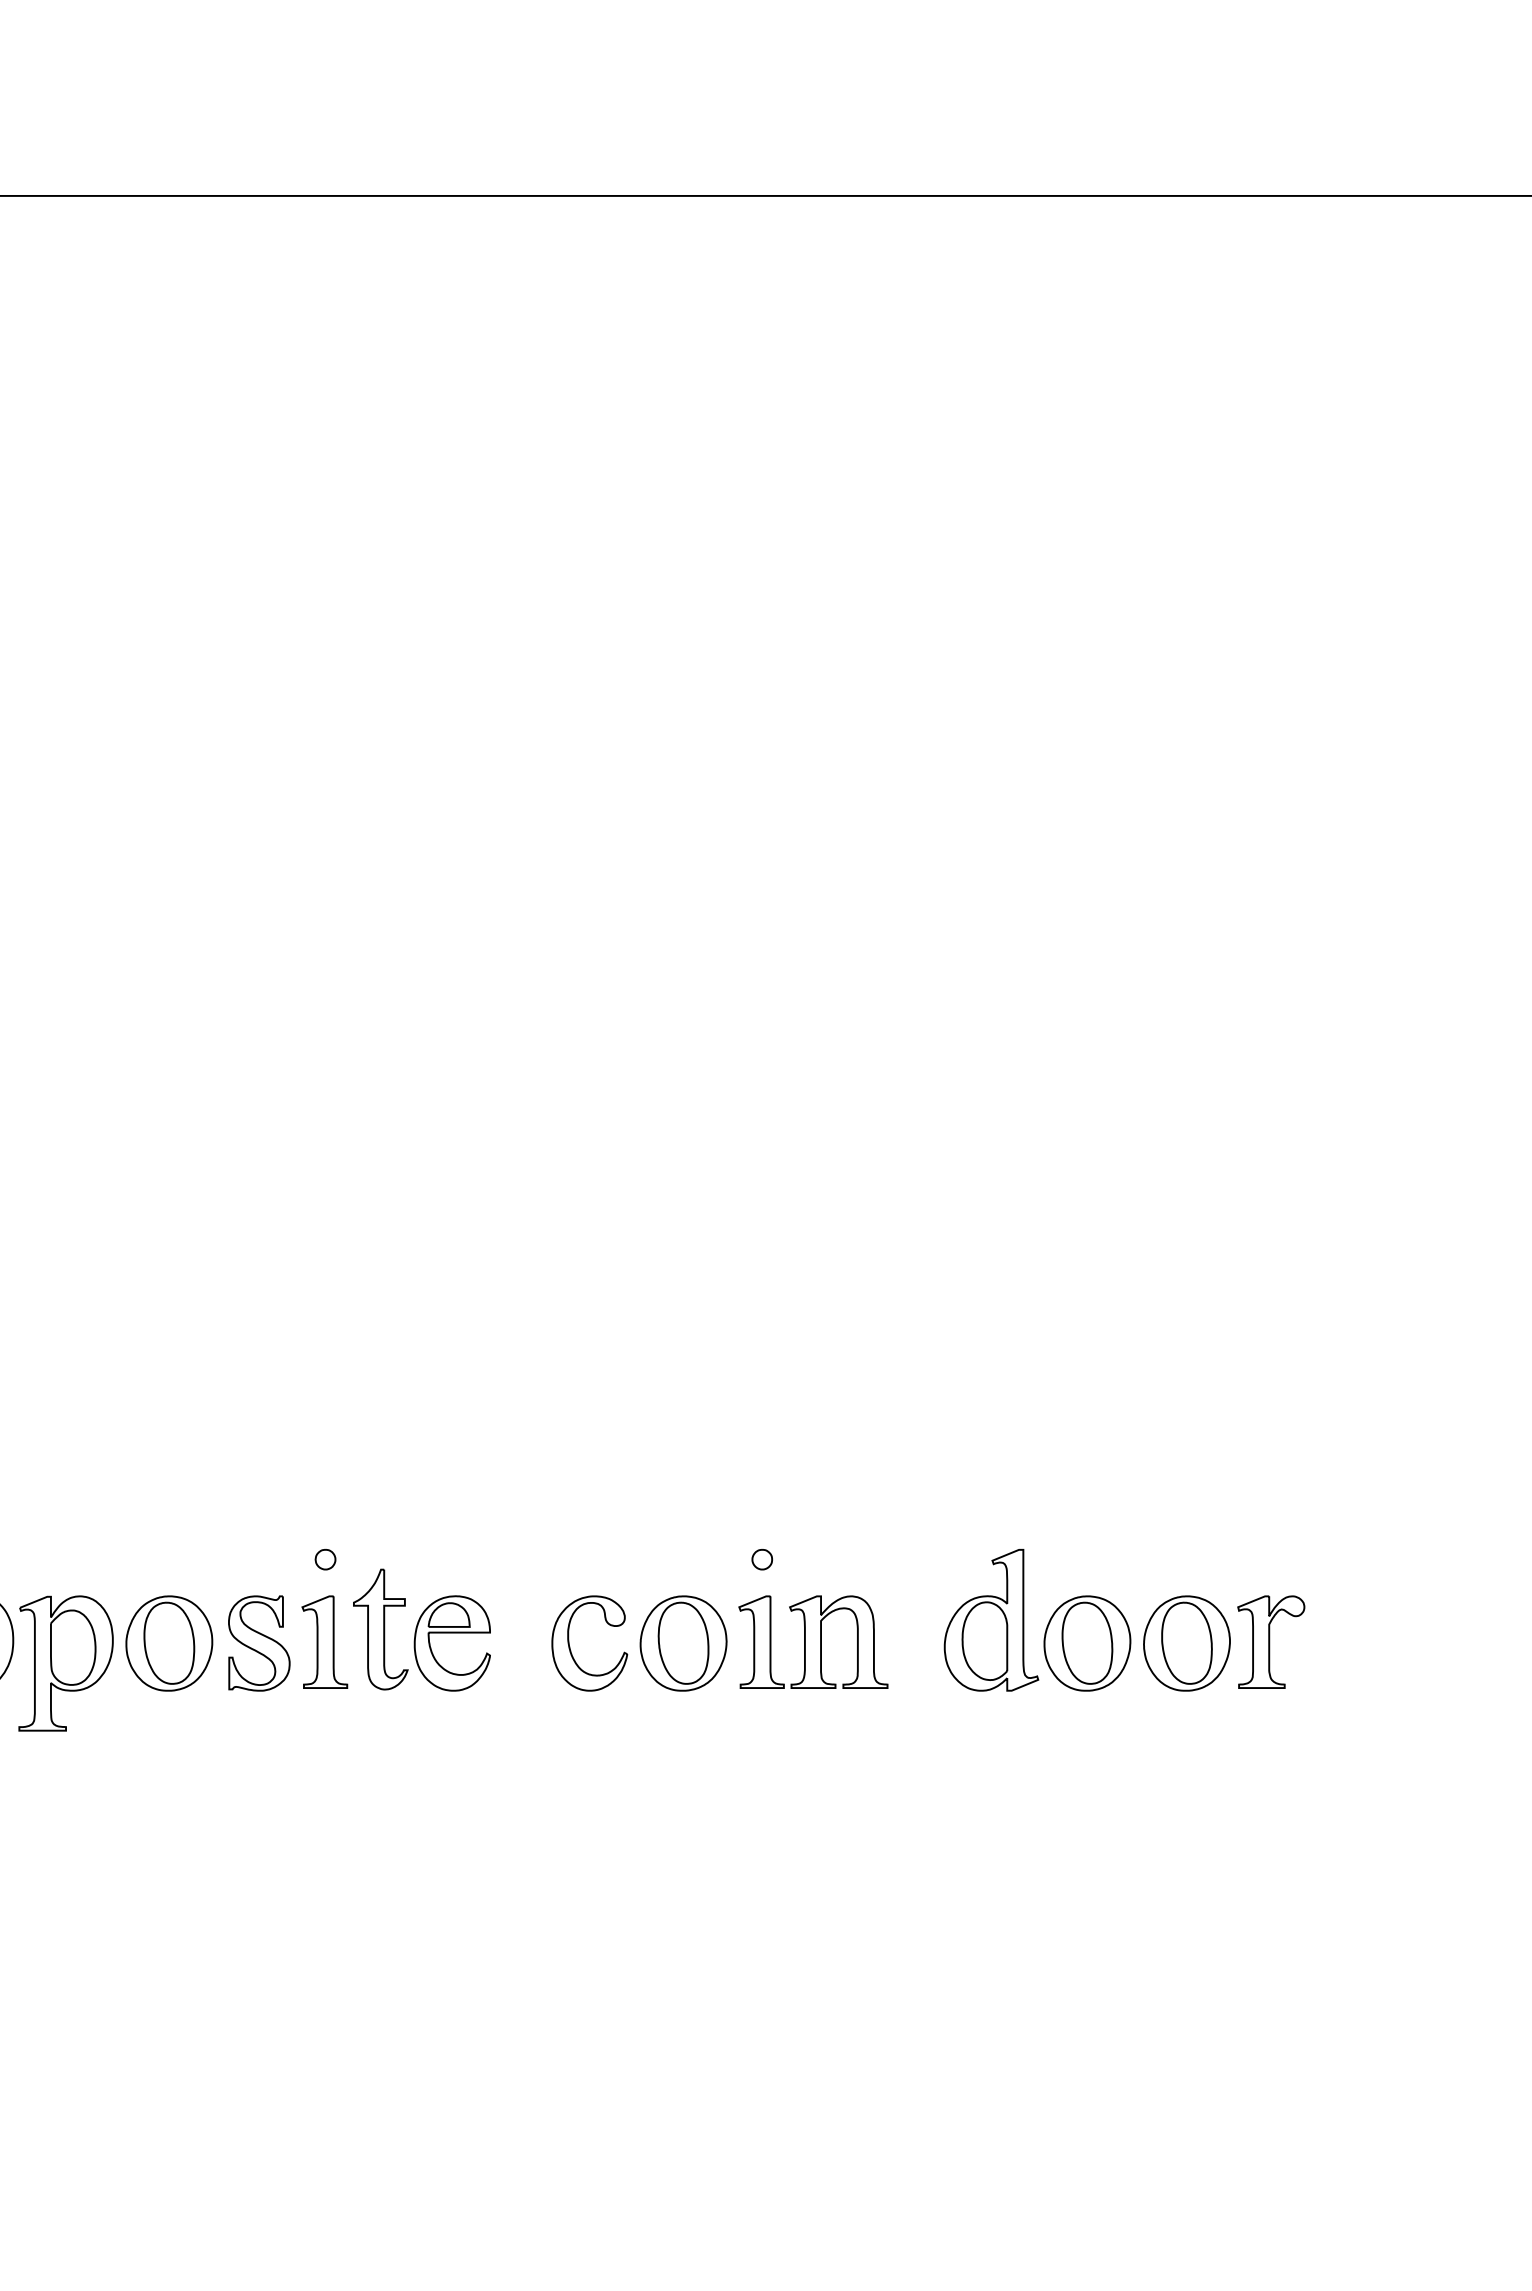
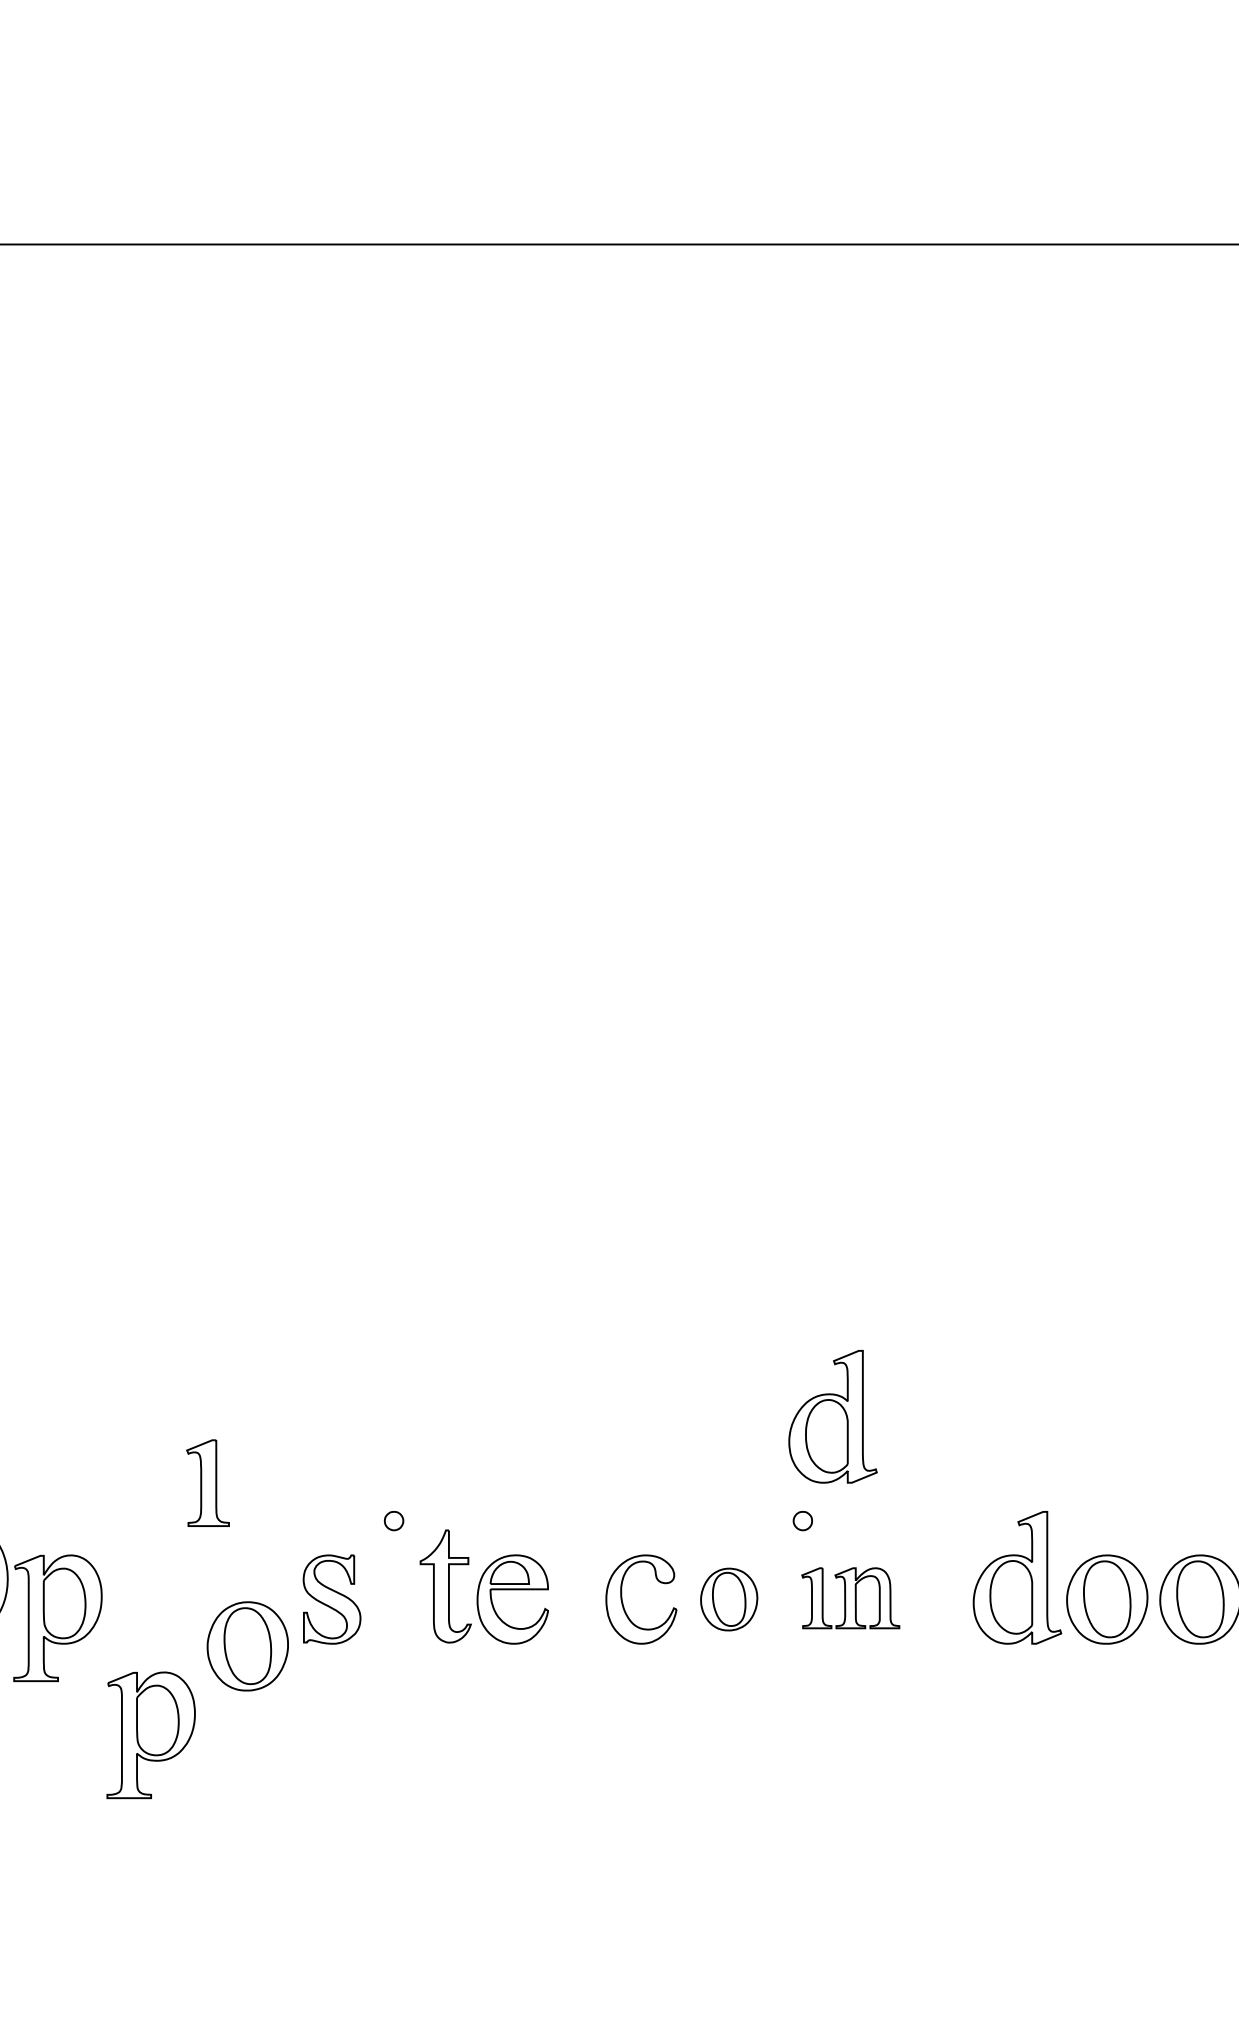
part: (794, 1448) -> (833, 1417), added
part: (324, 1641) -> (207, 1482), moved
part: (813, 1641) -> (850, 1597), size x0.7
part: (169, 1643) -> (247, 1646), moved
part: (683, 1643) -> (729, 1599), size x0.7
part: (65, 1663) -> (150, 1735), moved

